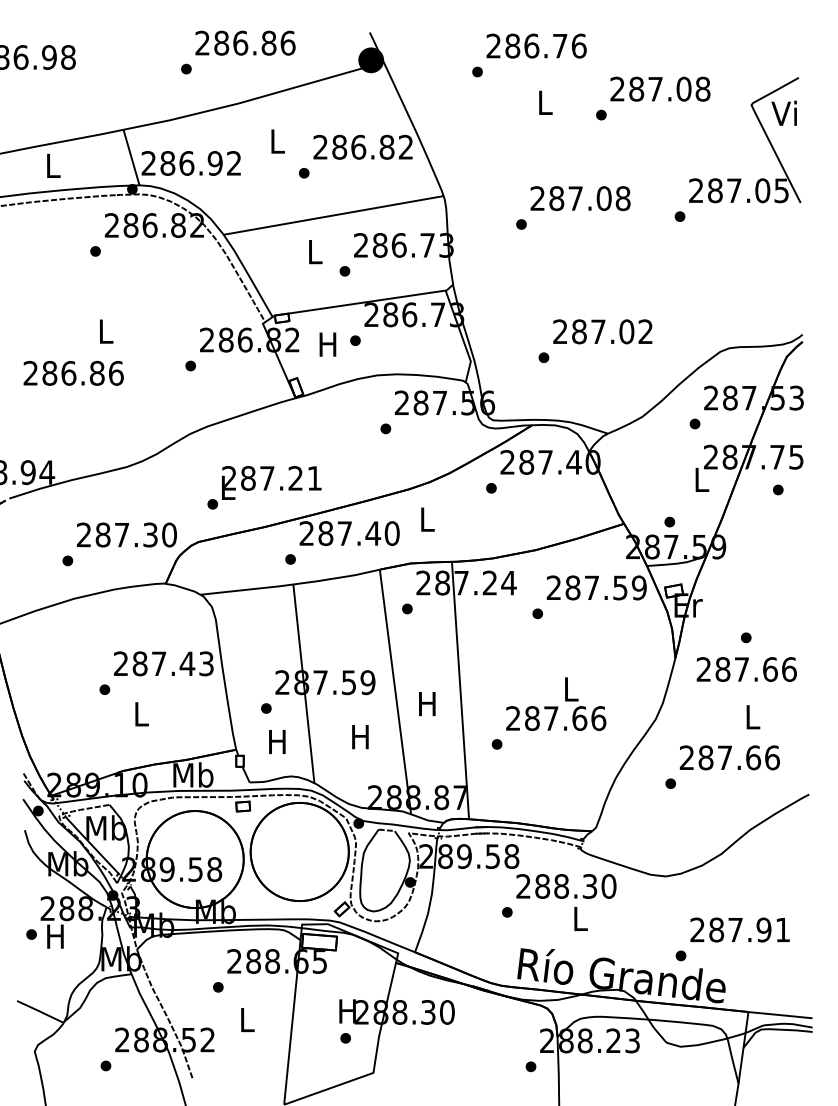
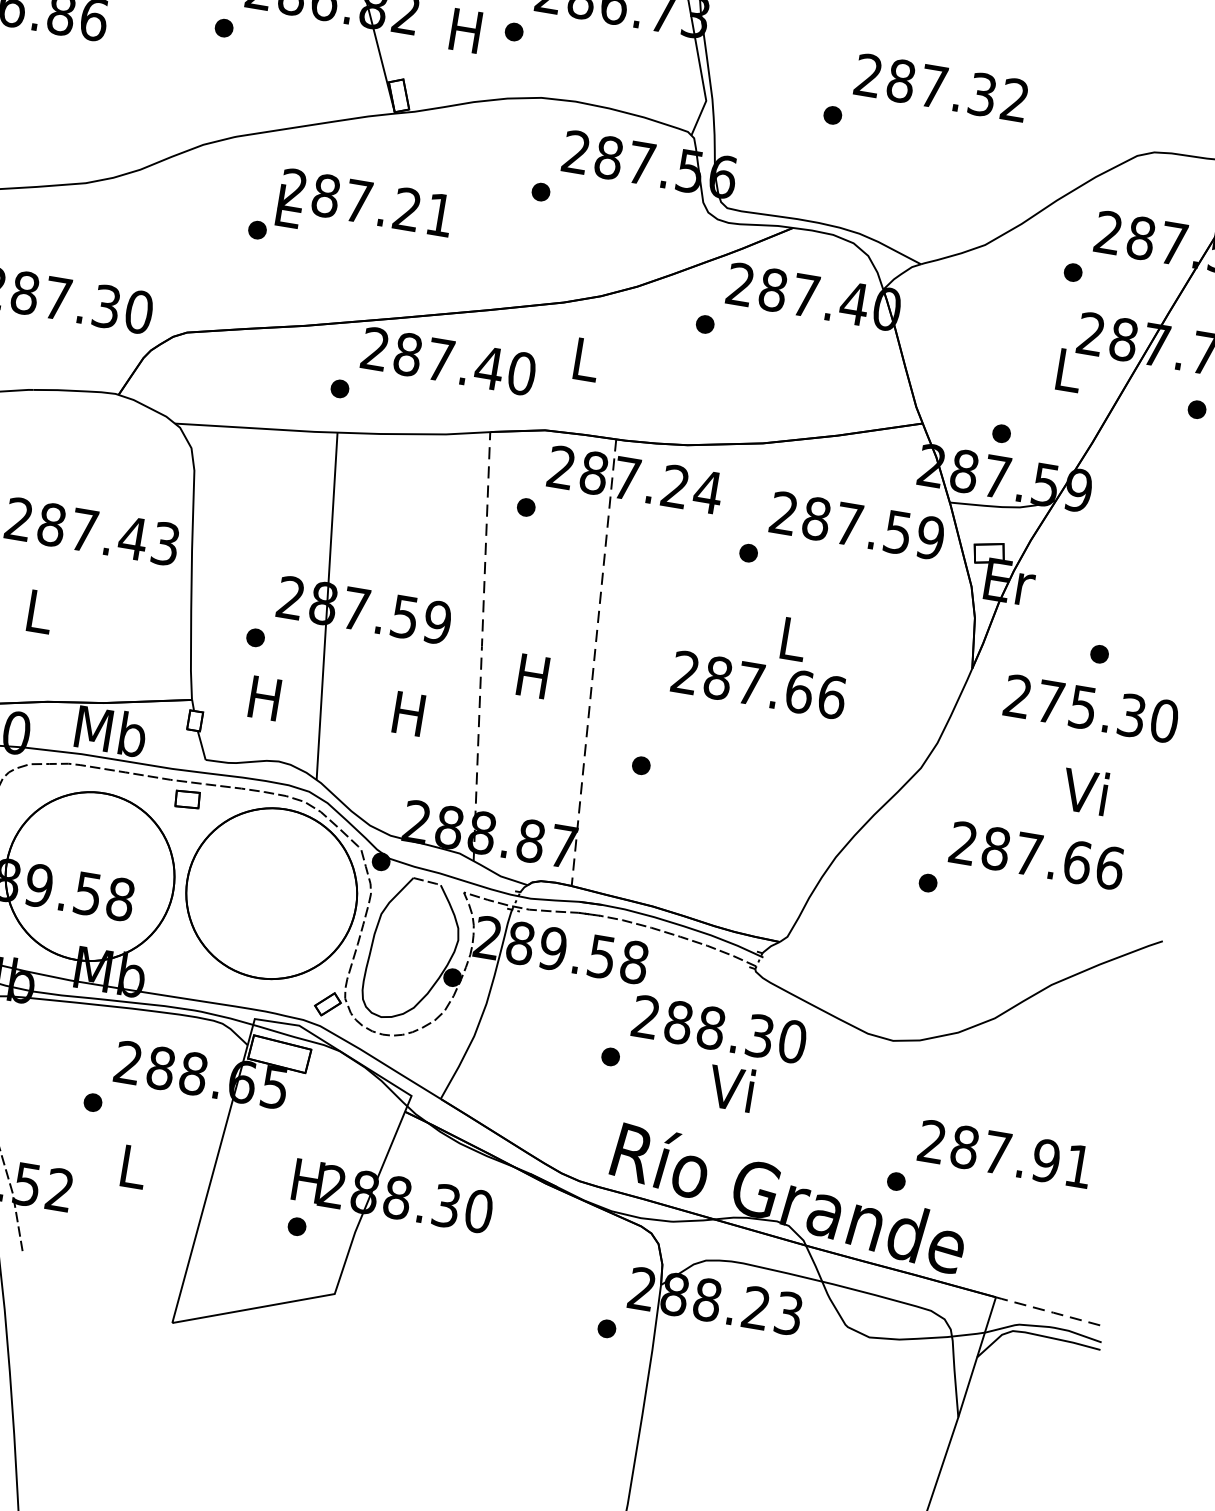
text: (626, 331) -> (982, 94), 287.02 -> 287.32
text: (264, 487) -> (351, 216), moved
text: (755, 669) -> (1106, 711), 287.66 -> 275.30
line: (460, 690) -> (593, 662), solid -> dashed
line: (395, 692) -> (481, 647), solid -> dashed
text: (556, 703) -> (763, 659), moved
text: (750, 716) -> (1084, 790), L -> Vi
text: (578, 917) -> (731, 1086), L -> Vi
line: (780, 1015) -> (1049, 1312), solid -> dashed

